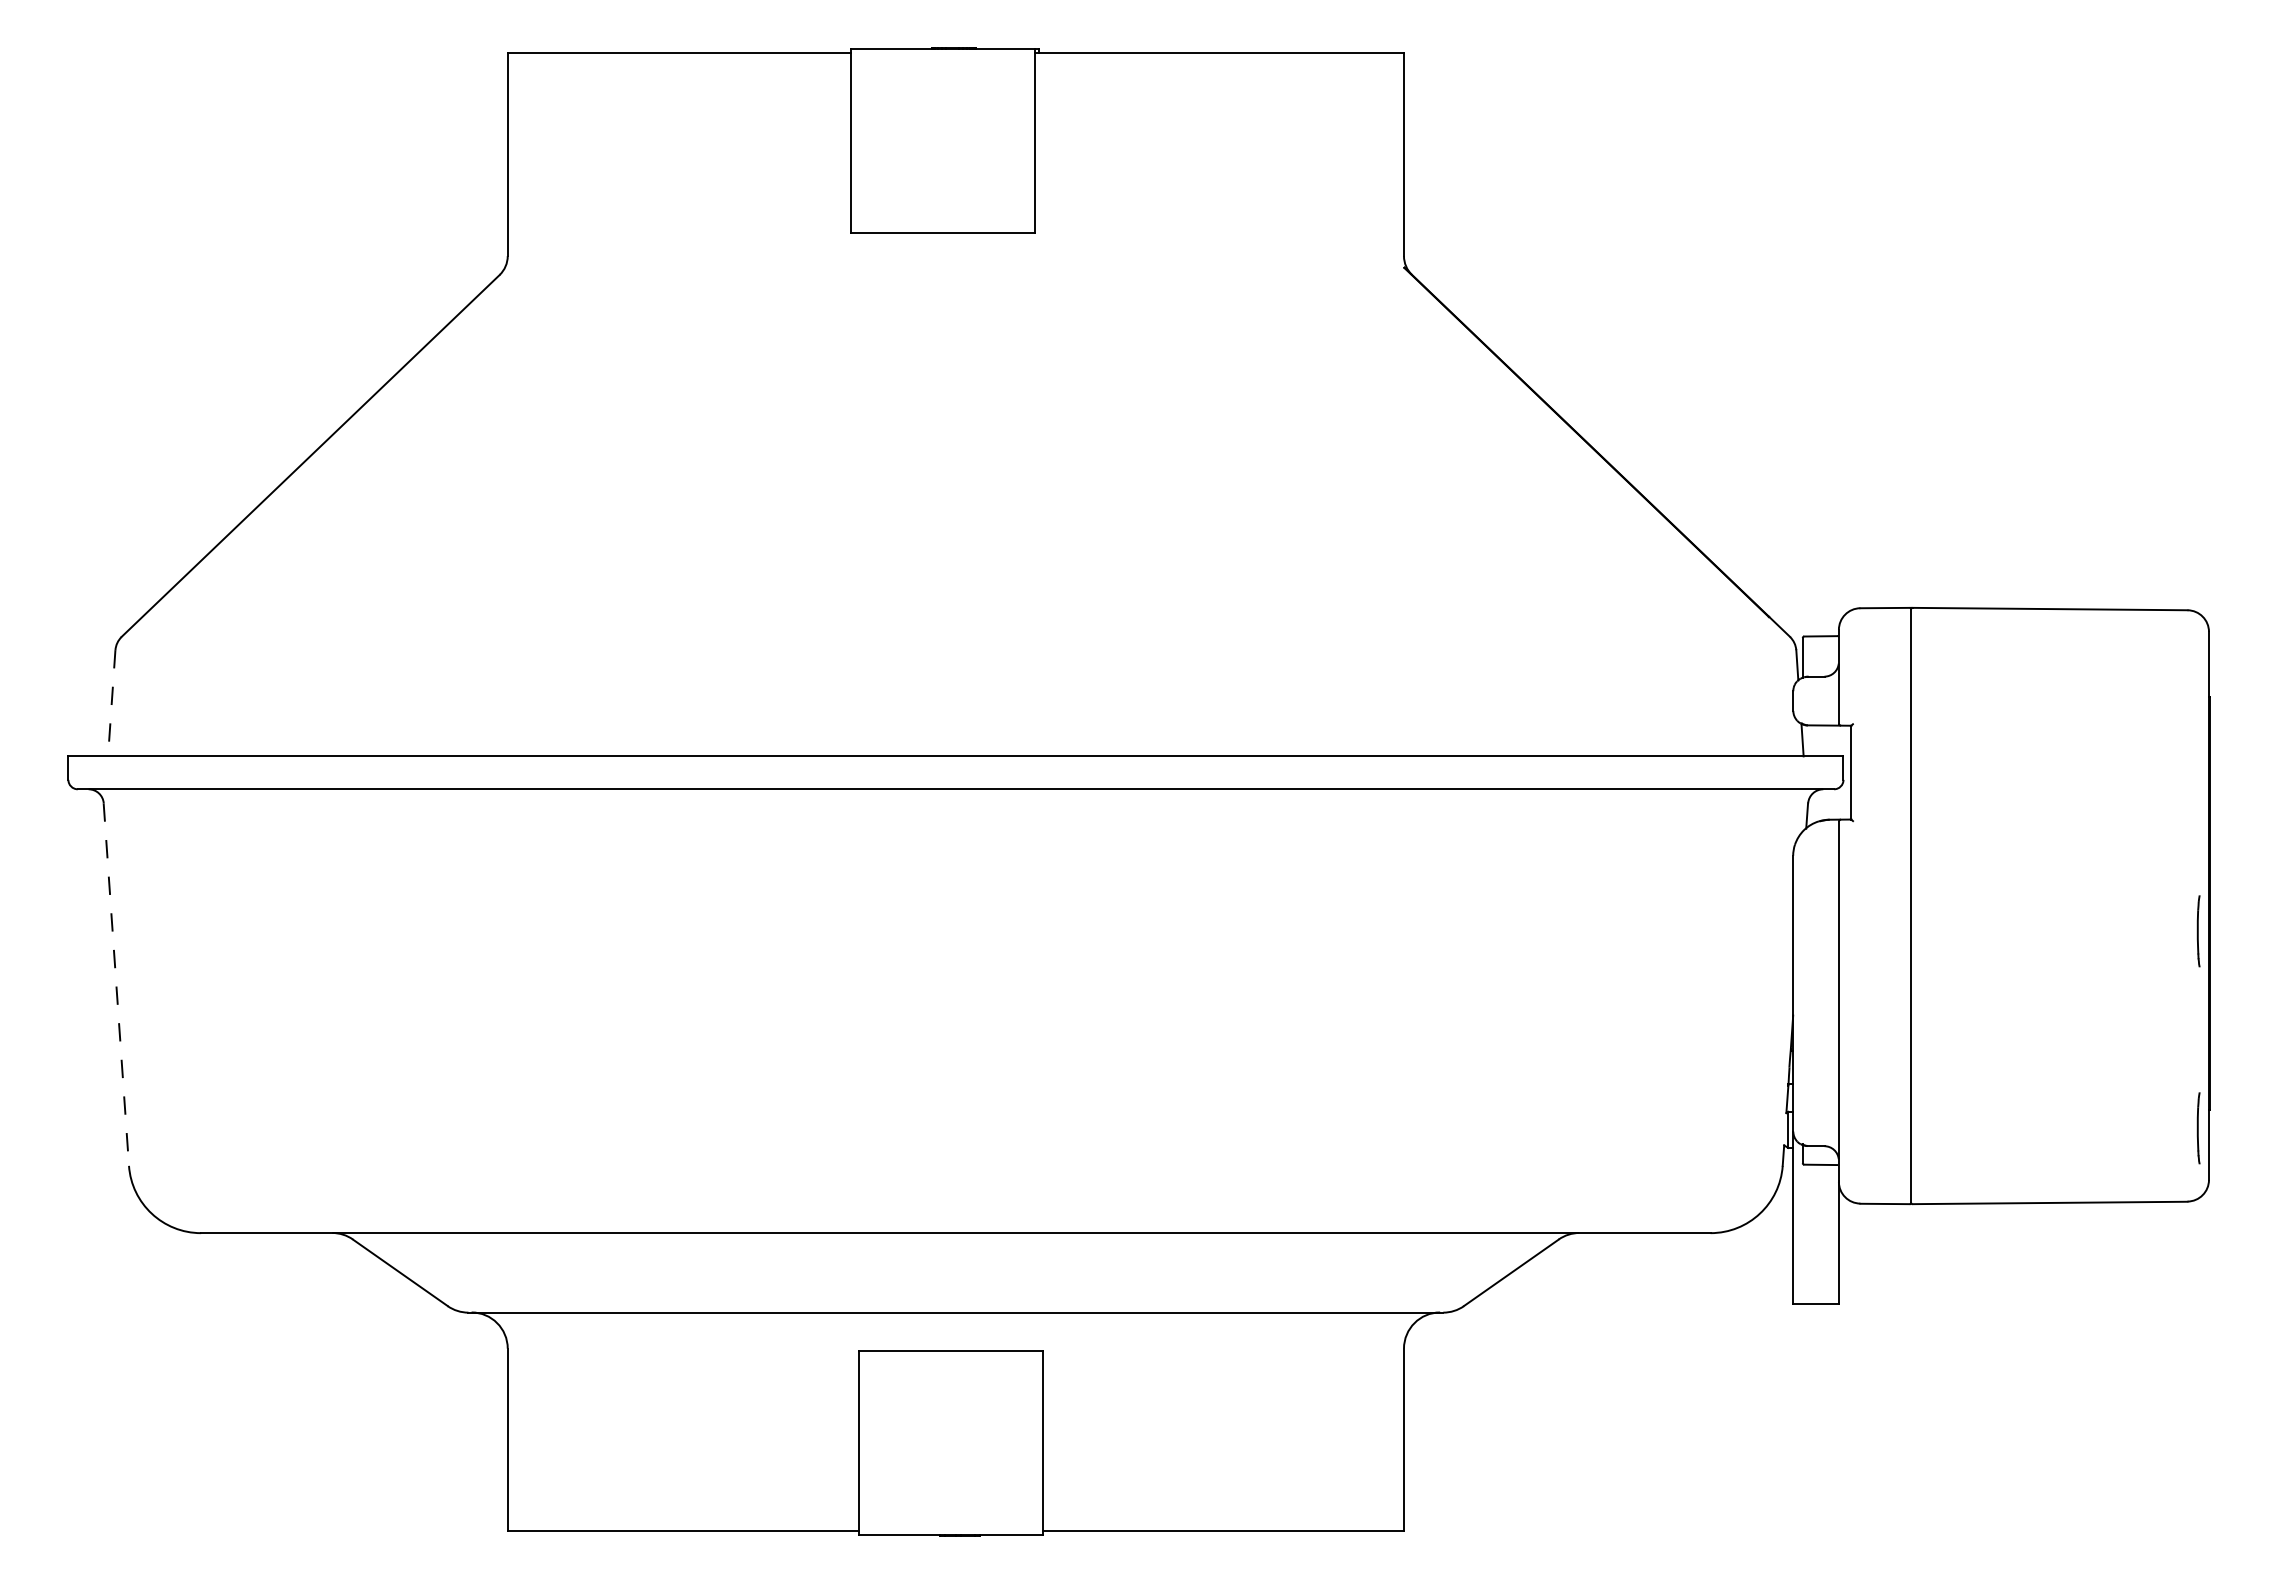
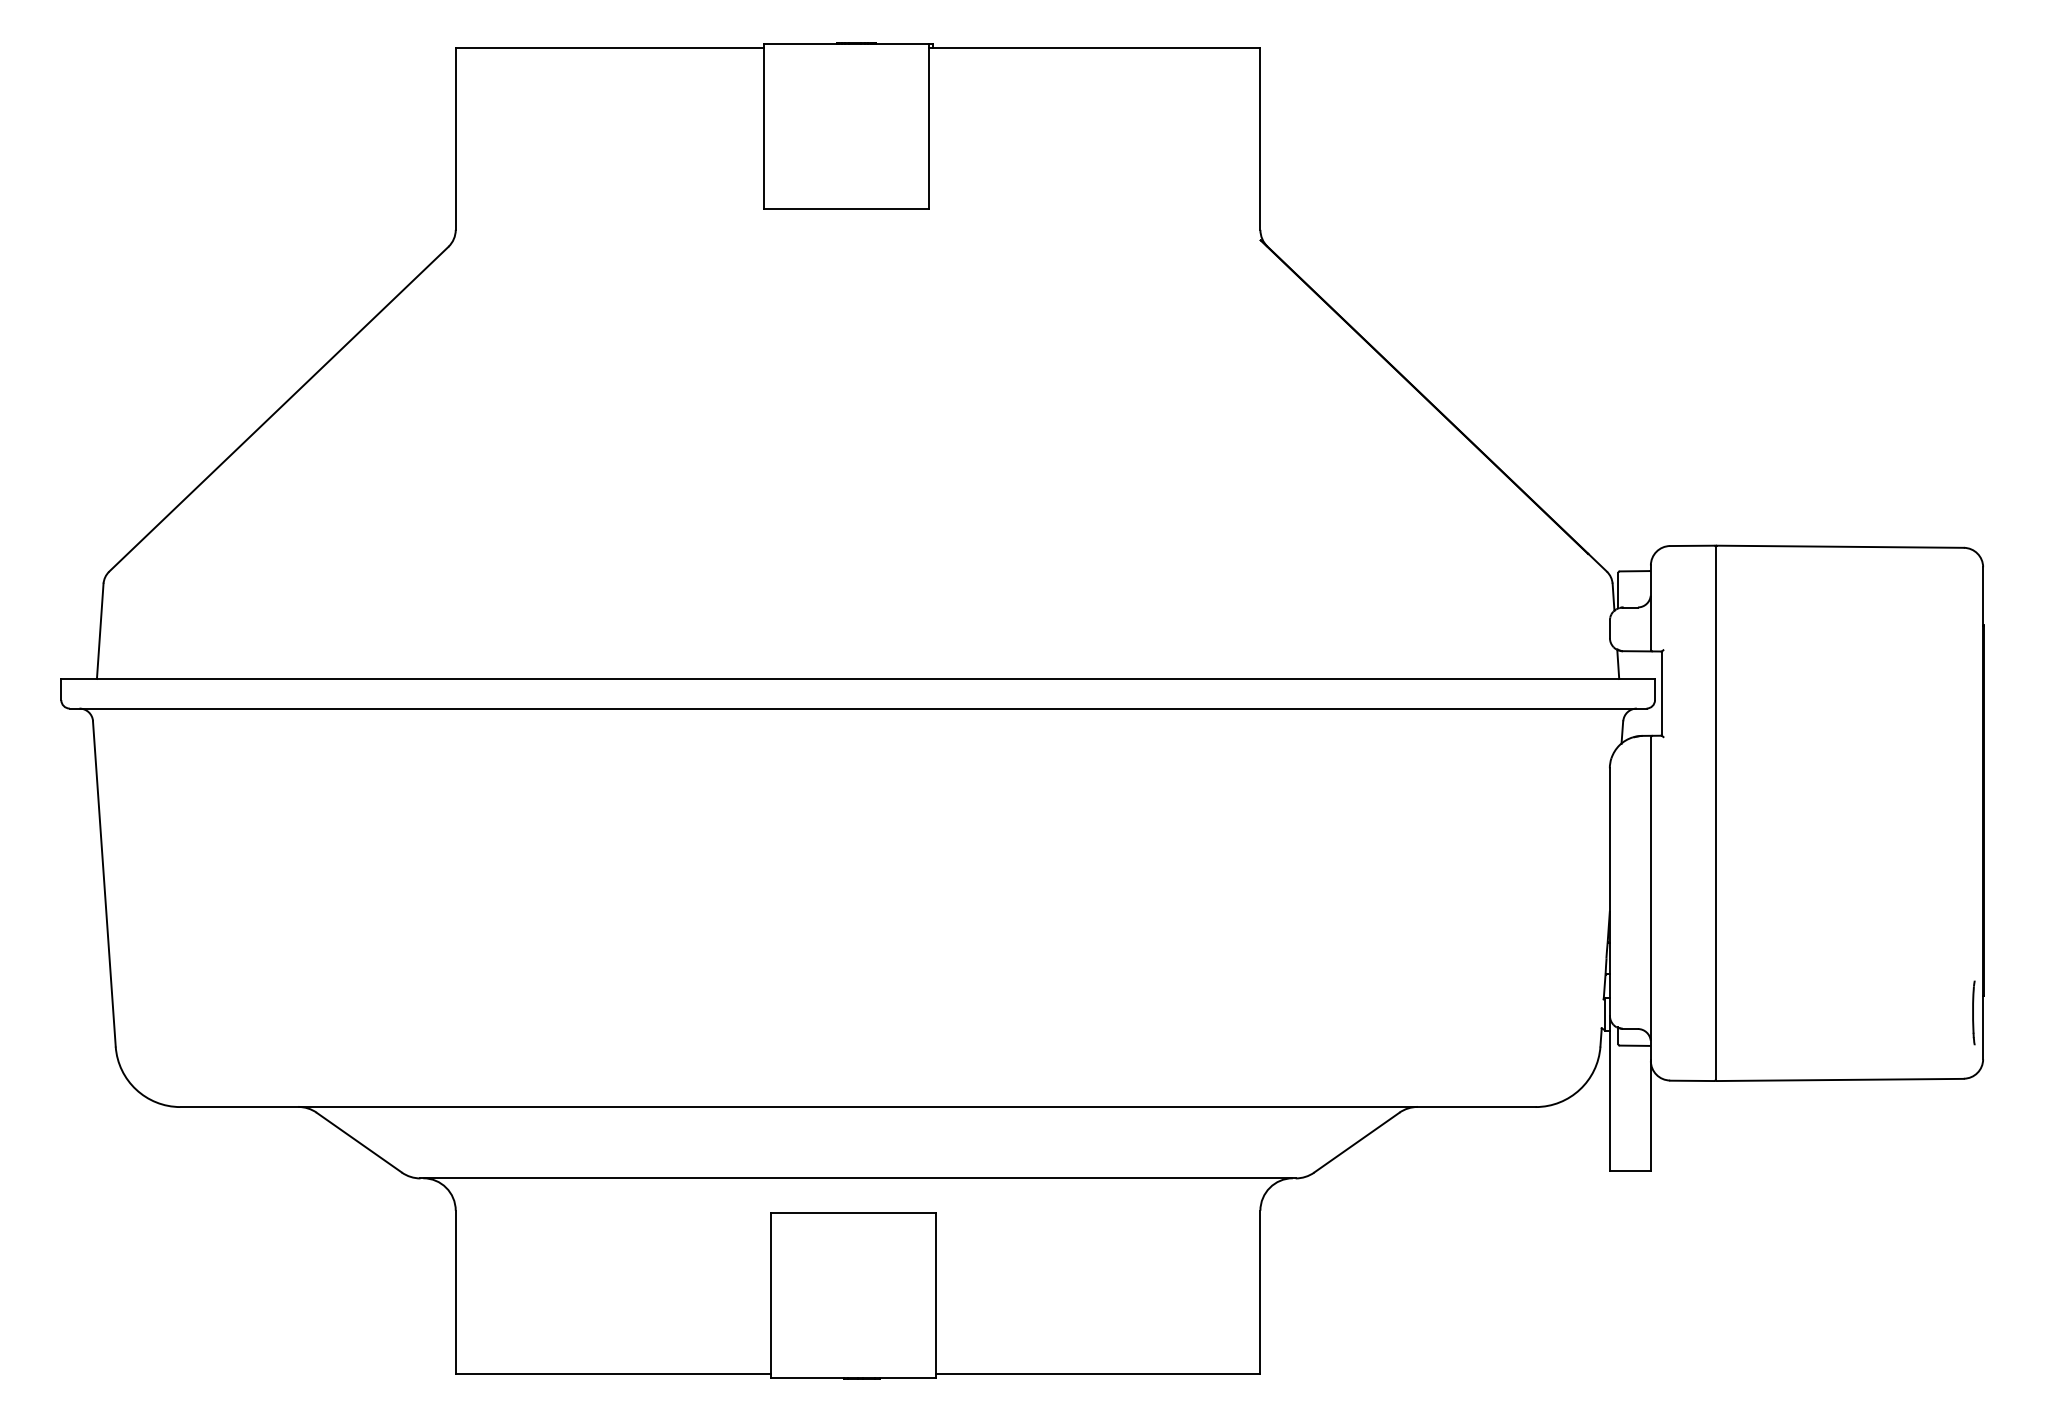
line: (111, 703) -> (100, 631), dashed -> solid
part: (2198, 931) -> (1973, 836), removed
line: (116, 984) -> (104, 883), dashed -> solid

